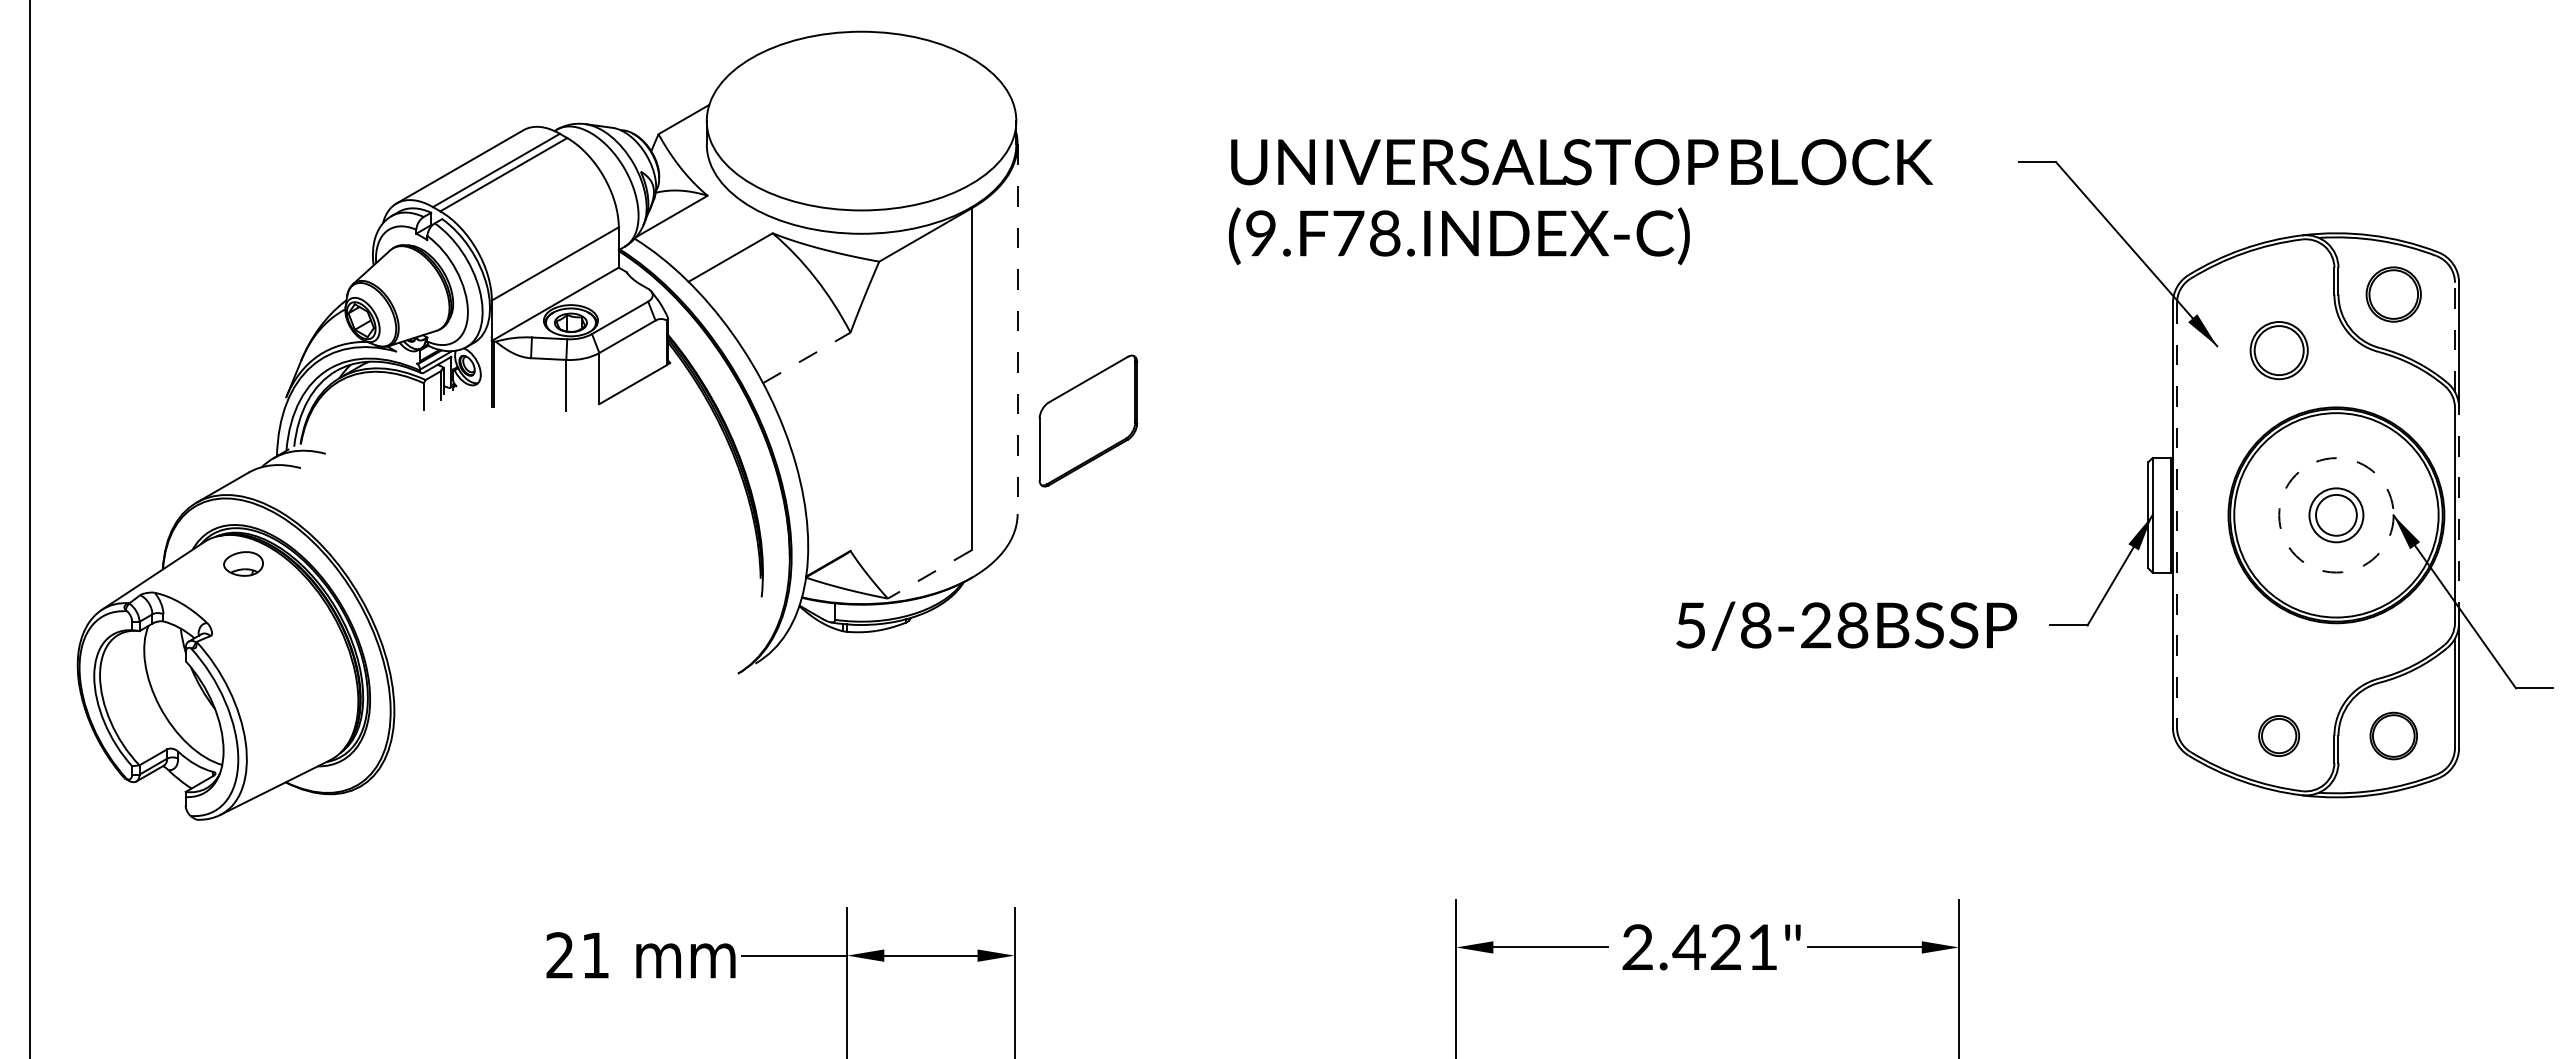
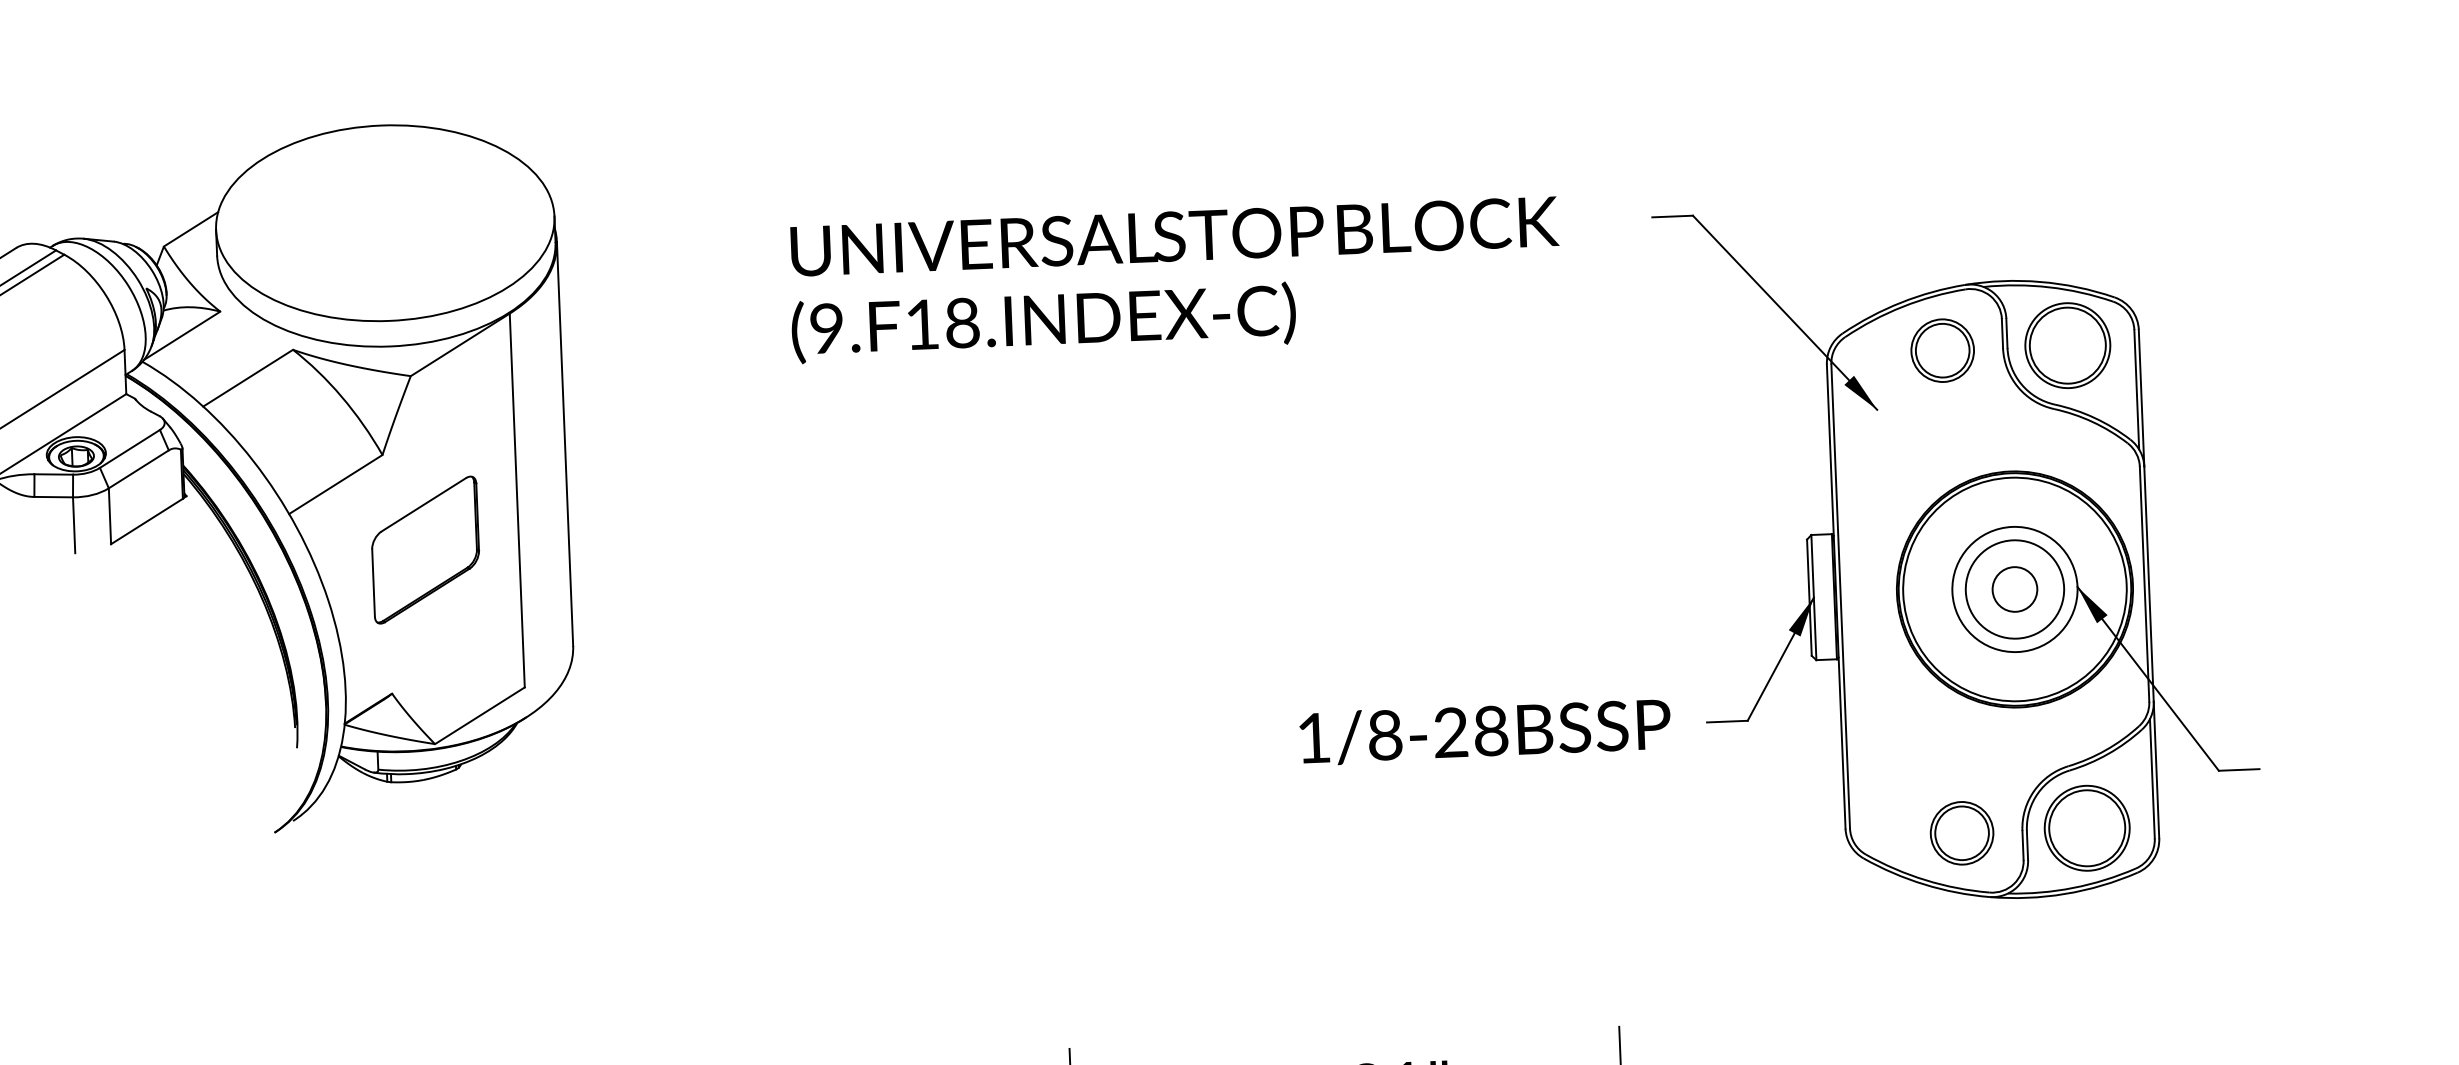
text: (1348, 233) -> (922, 324), (9.F78.INDEX-C) -> (9.F18.INDEX-C)
part: (2393, 294) -> (2067, 345), size x1.43
line: (1017, 329) -> (564, 444), dashed -> solid
line: (2454, 337) -> (2136, 389), dashed -> solid
part: (2278, 350) -> (1941, 350), moved
line: (807, 357) -> (336, 484), dashed -> solid
part: (1088, 420) -> (425, 549), moved
line: (2459, 514) -> (2149, 583), dashed -> solid
line: (2177, 515) -> (1841, 596), dashed -> solid
circle: (2336, 515) -> (2015, 589), dashed -> solid
circle: (2336, 515) -> (2015, 589), size x1.67
line: (929, 574) -> (479, 715), dashed -> solid
text: (1690, 625) -> (1313, 738), 5/8-28 -> 1/8-28
part: (2278, 735) -> (1961, 832), size x1.43
part: (2393, 735) -> (2087, 827), size x1.67

